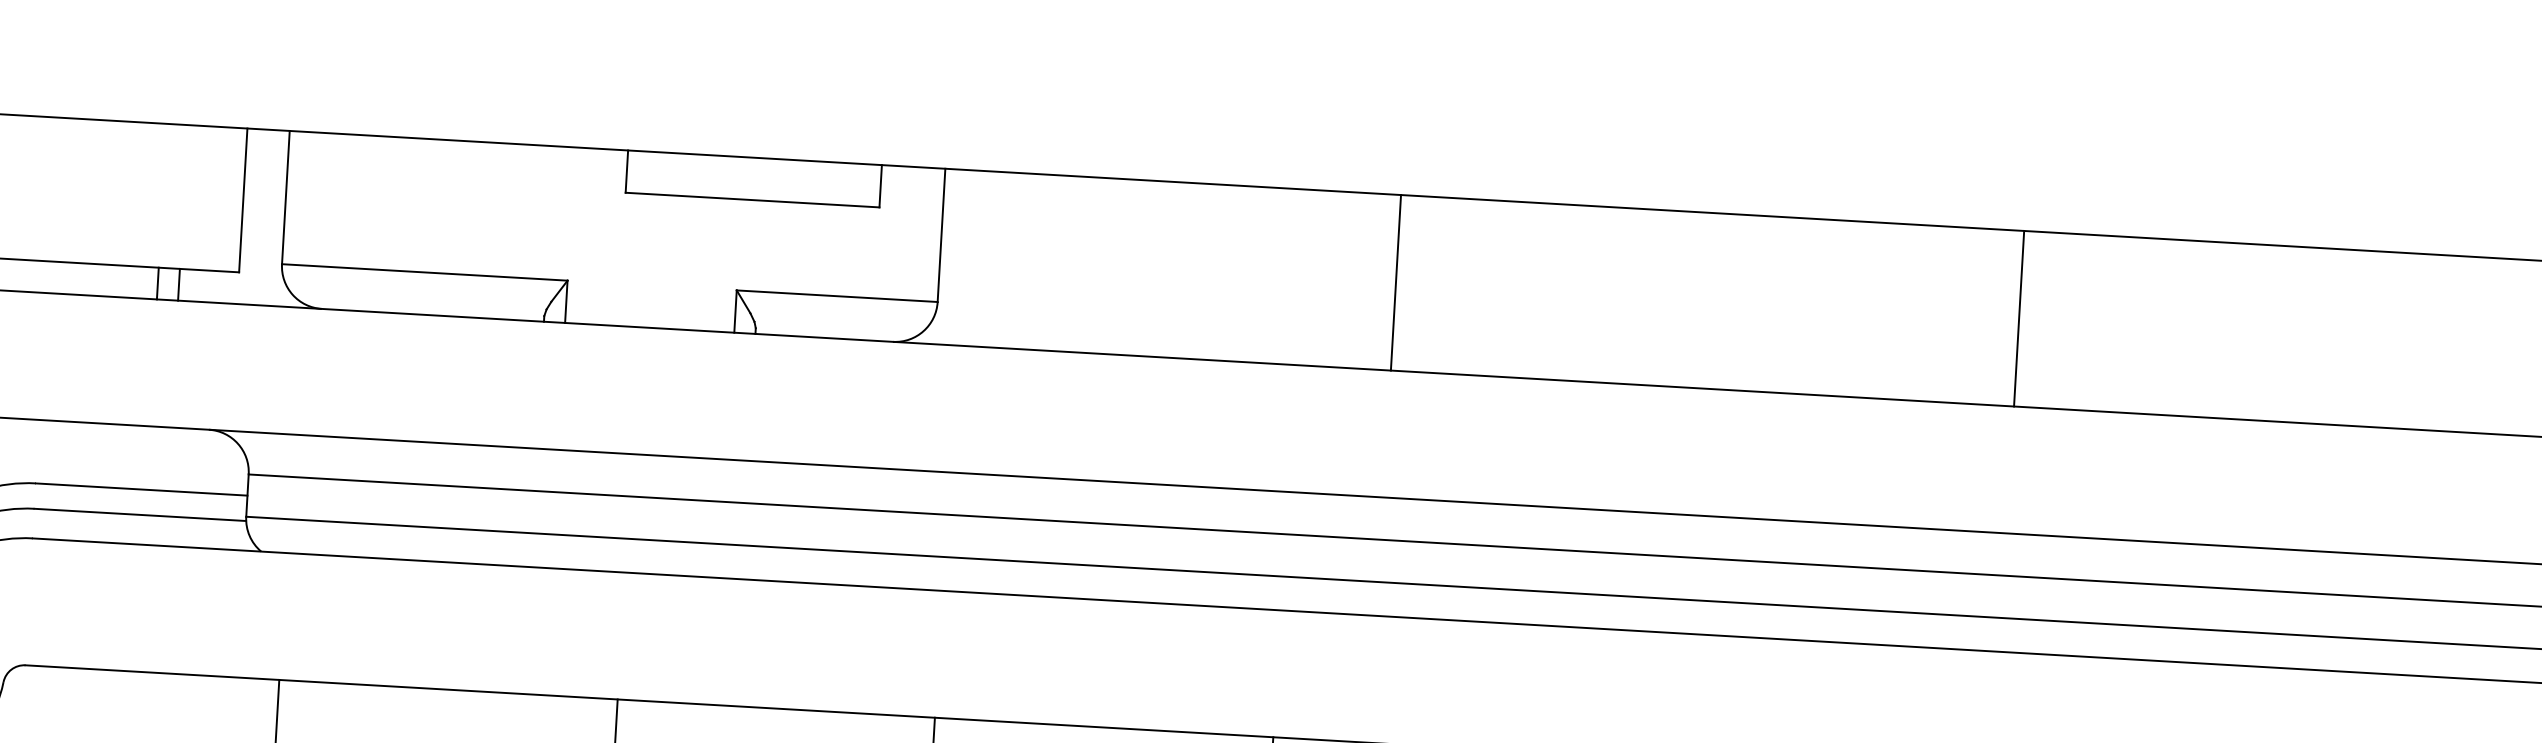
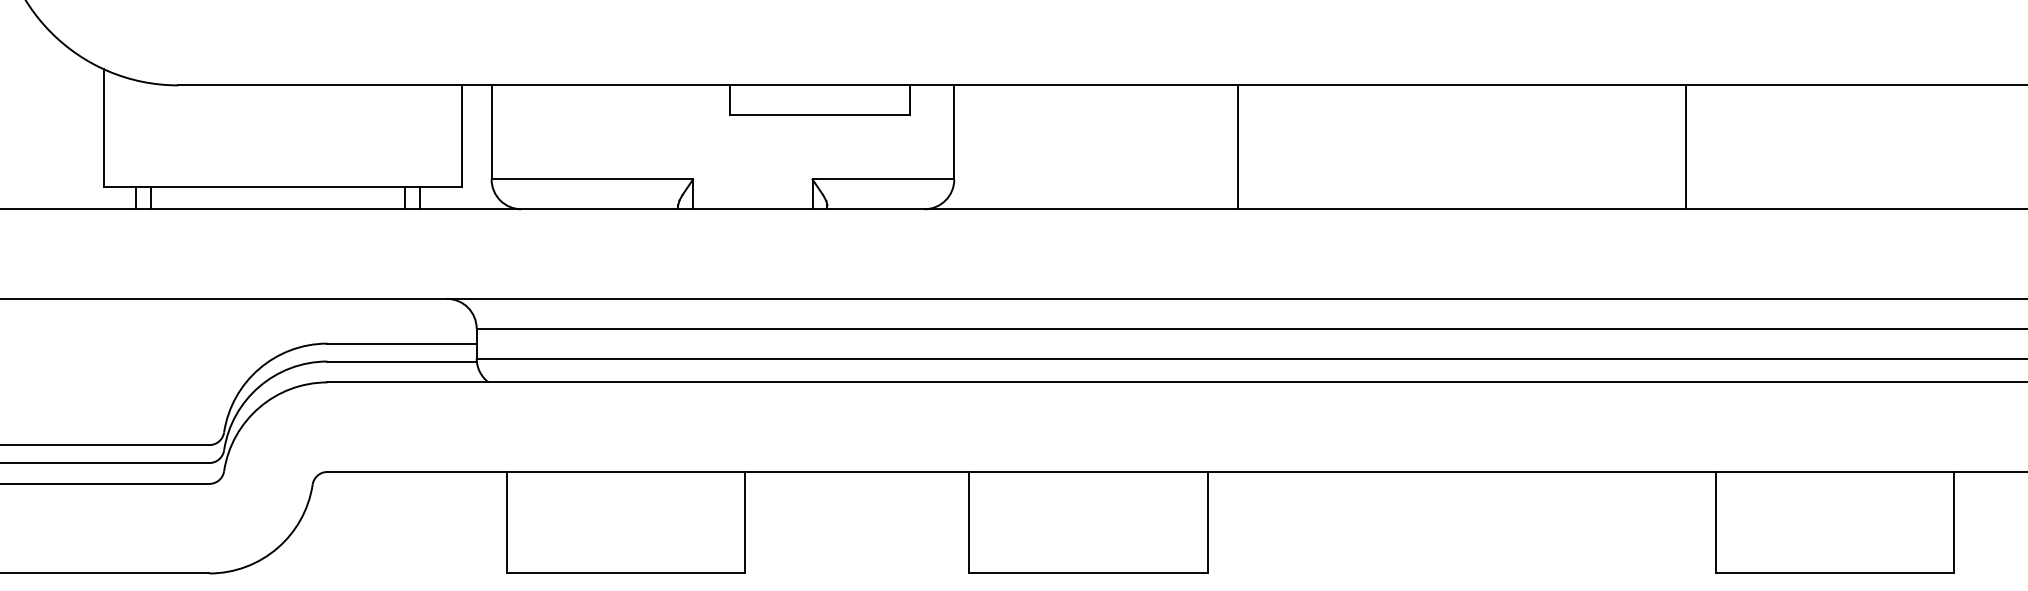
line: (1395, 282) -> (1237, 147), moved
line: (2018, 318) -> (1685, 147), moved

